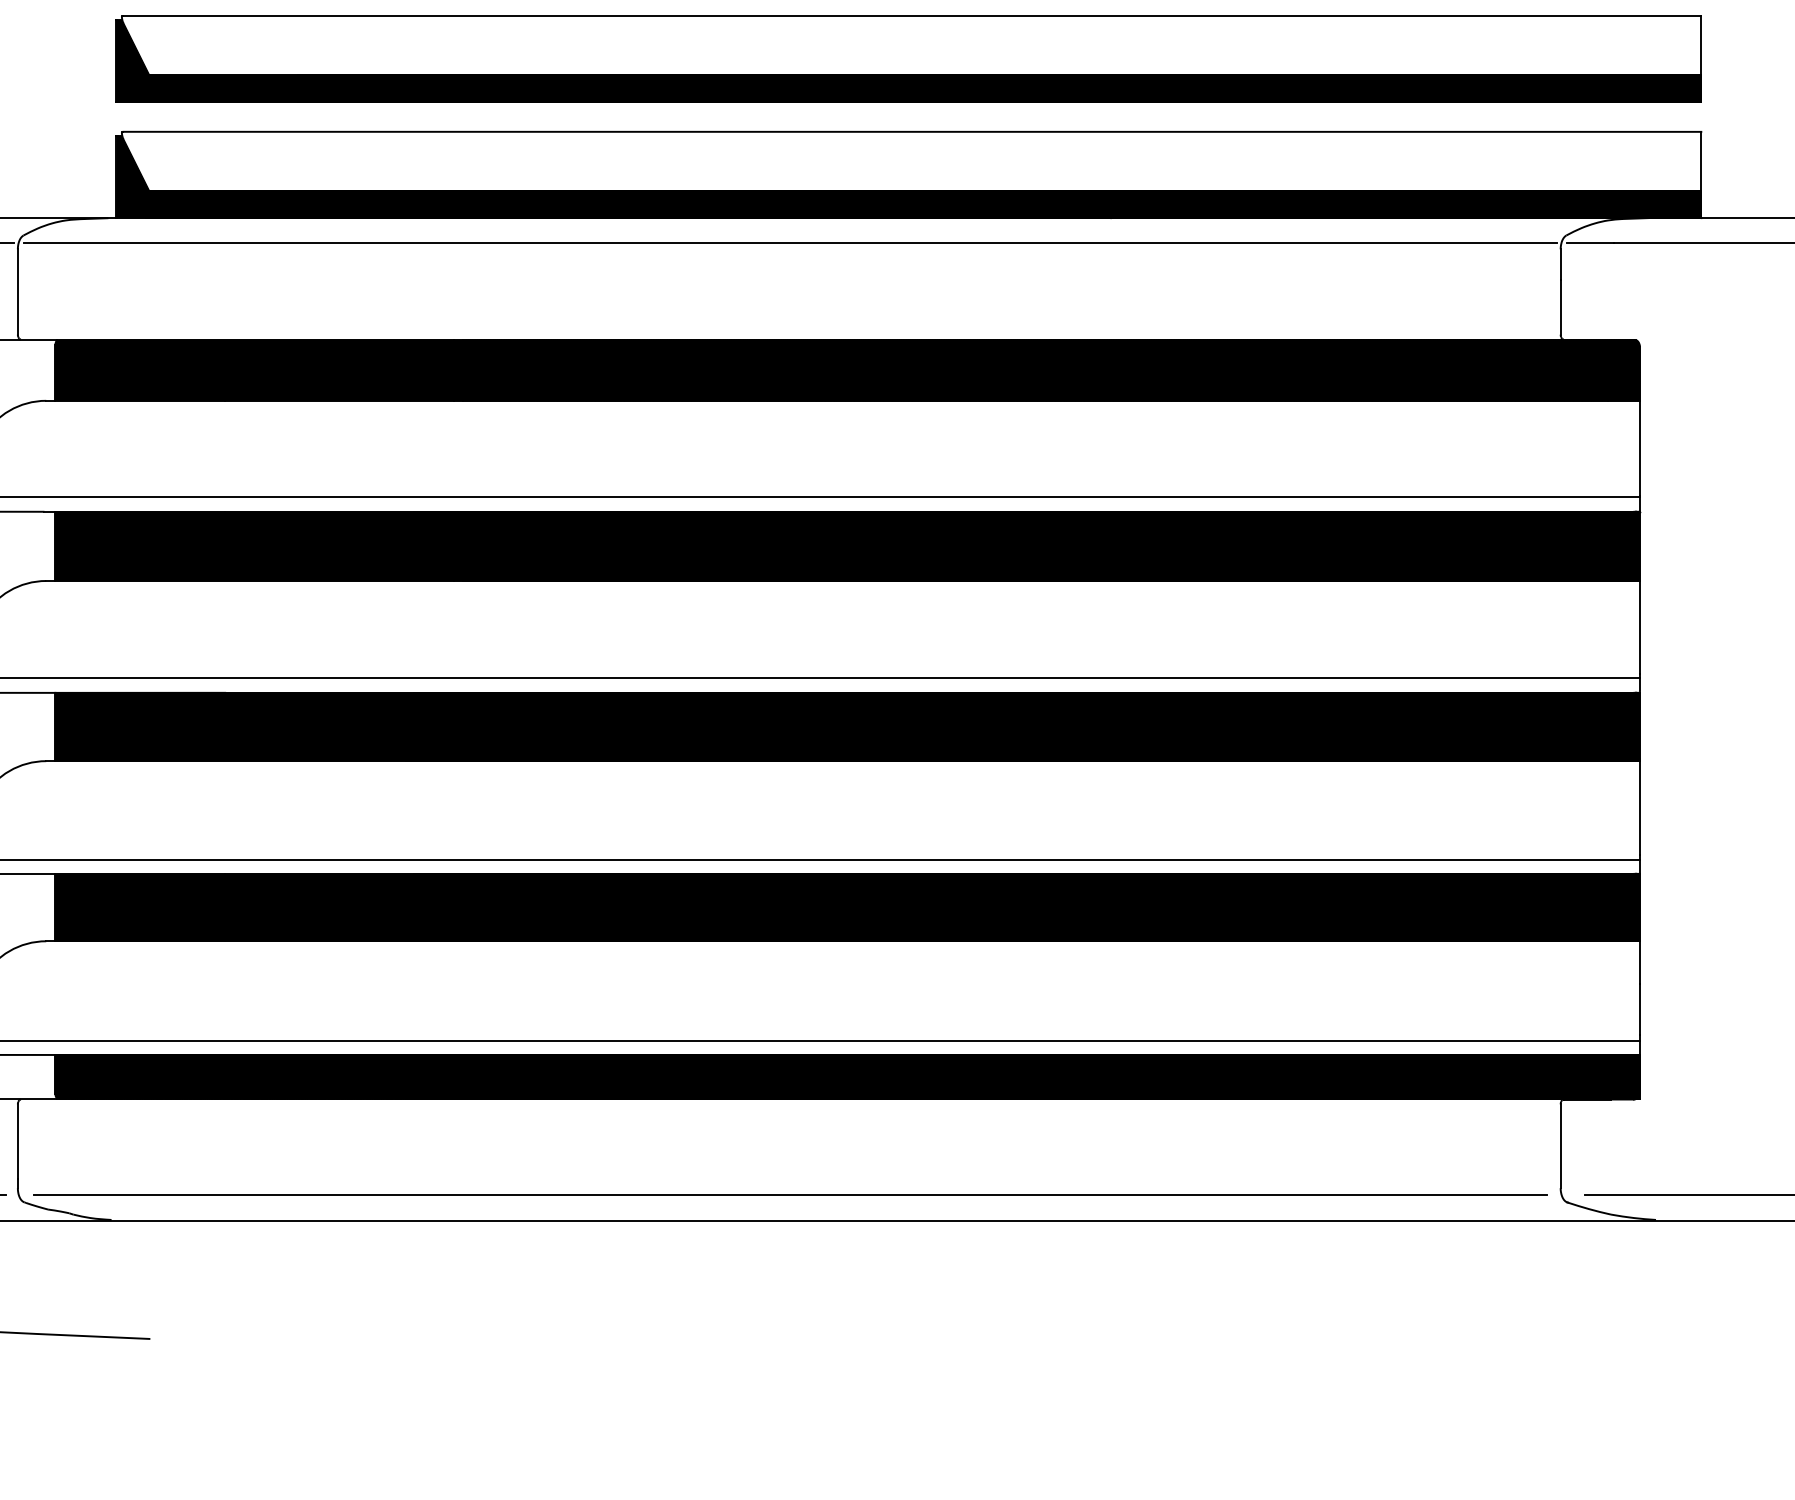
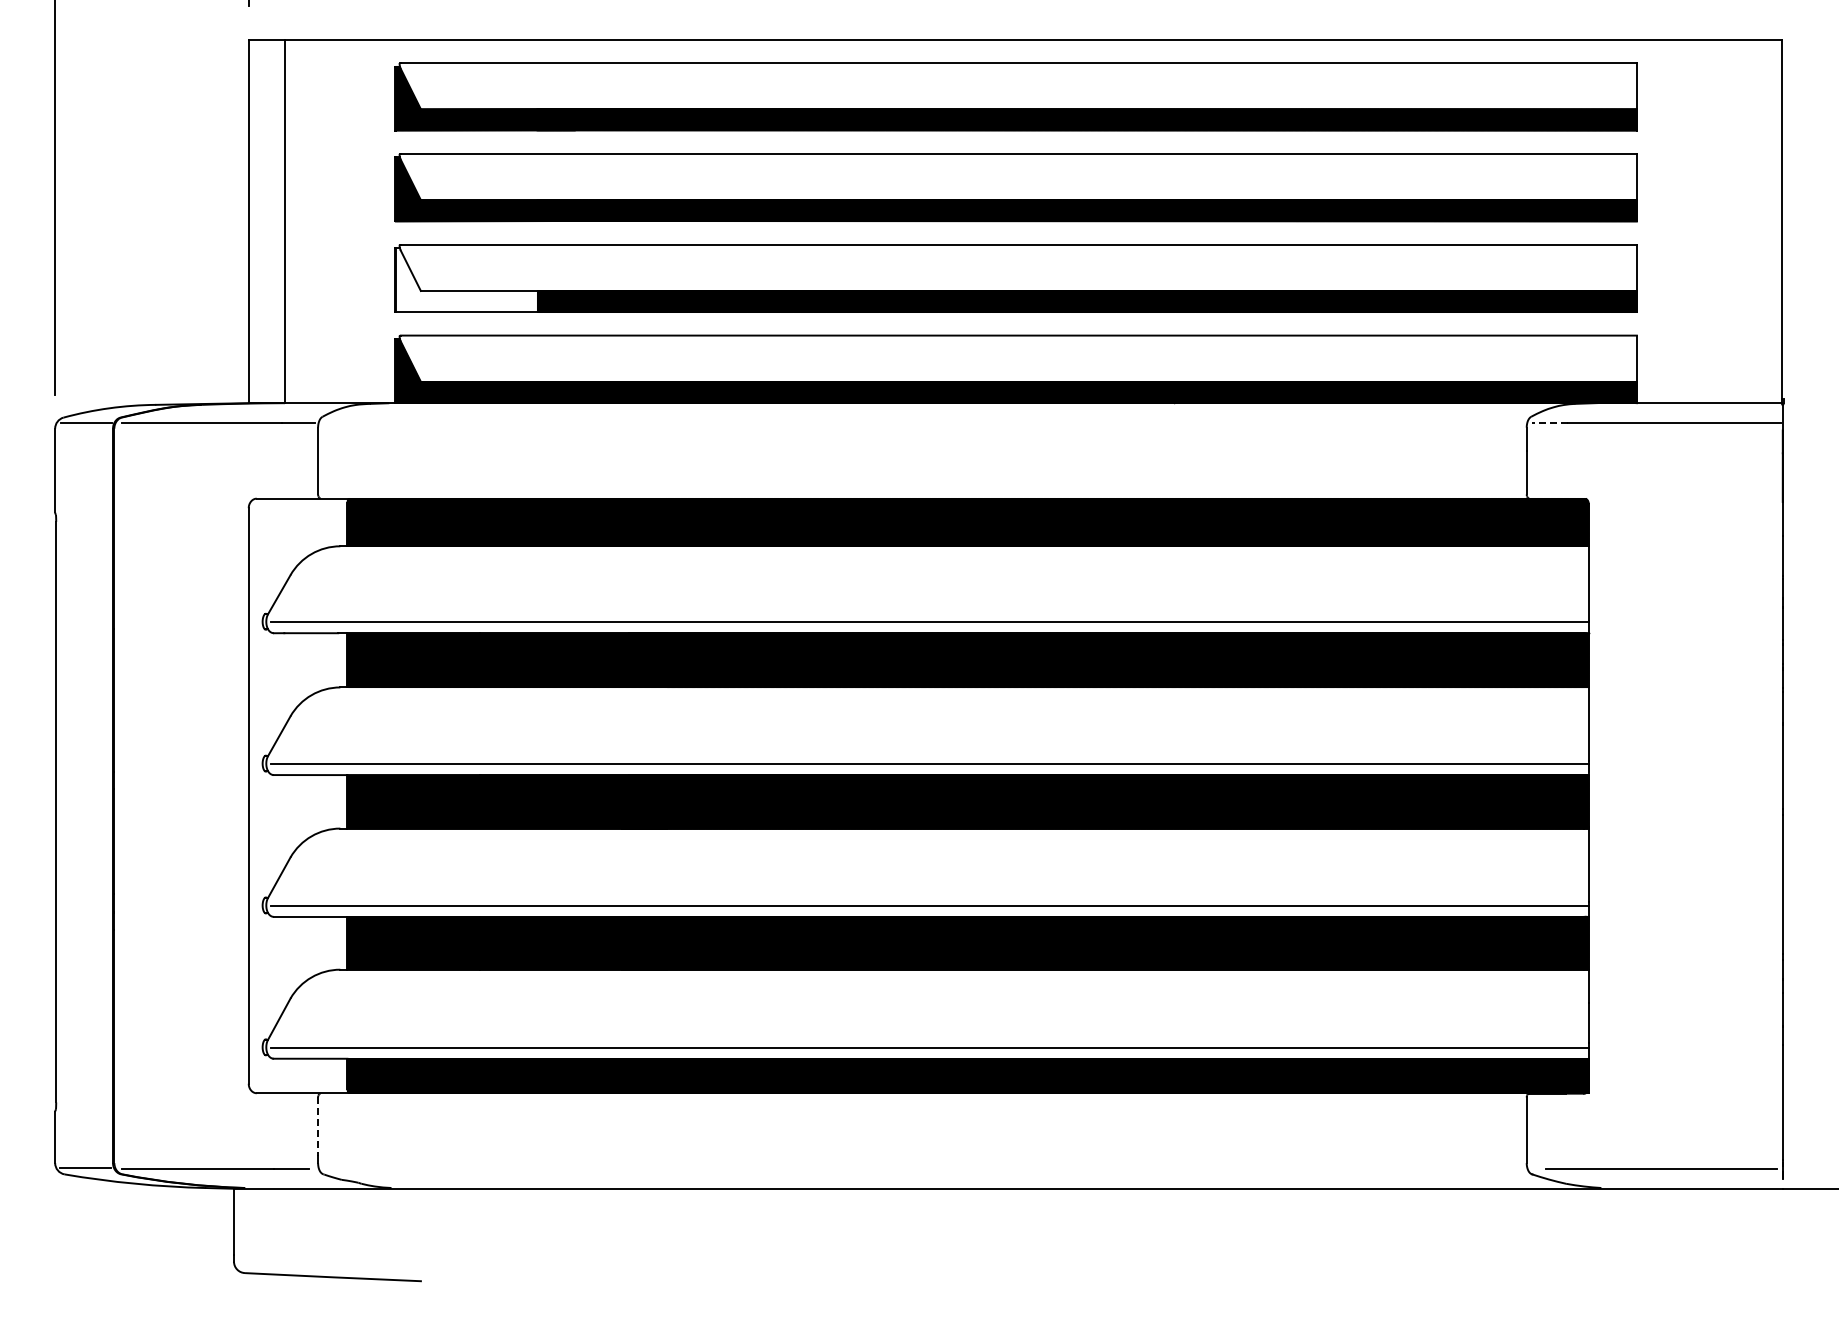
hatch: (230, 61) -> (484, 280), removed
line: (790, 242) -> (923, 422), removed
line: (1589, 242) -> (1549, 422), solid -> dashed
line: (18, 1142) -> (318, 1127), solid -> dashed
line: (790, 1195) -> (923, 1168), removed

